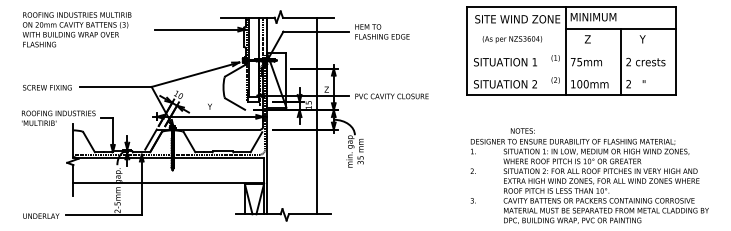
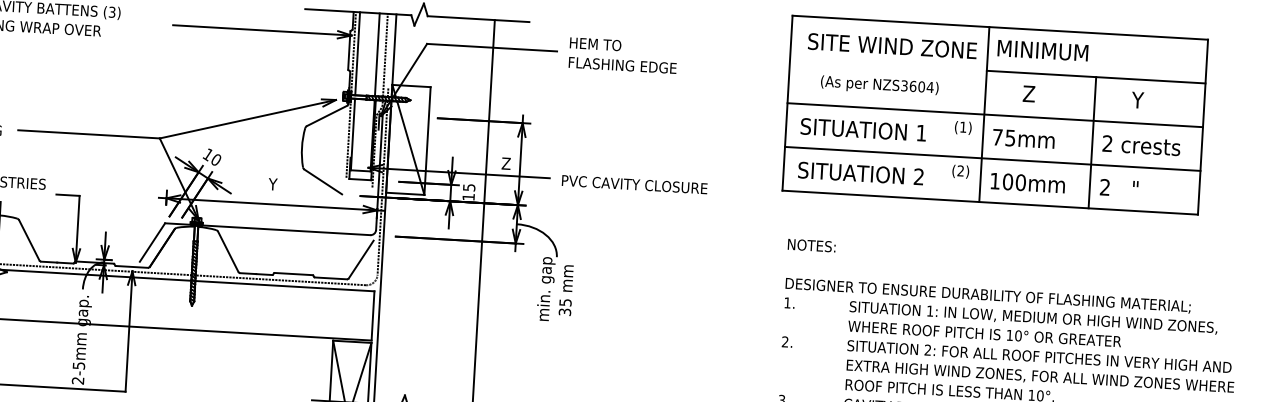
line: (571, 51) -> (995, 116), added
line: (571, 73) -> (992, 159), added
text: (522, 130) -> (811, 244), moved

